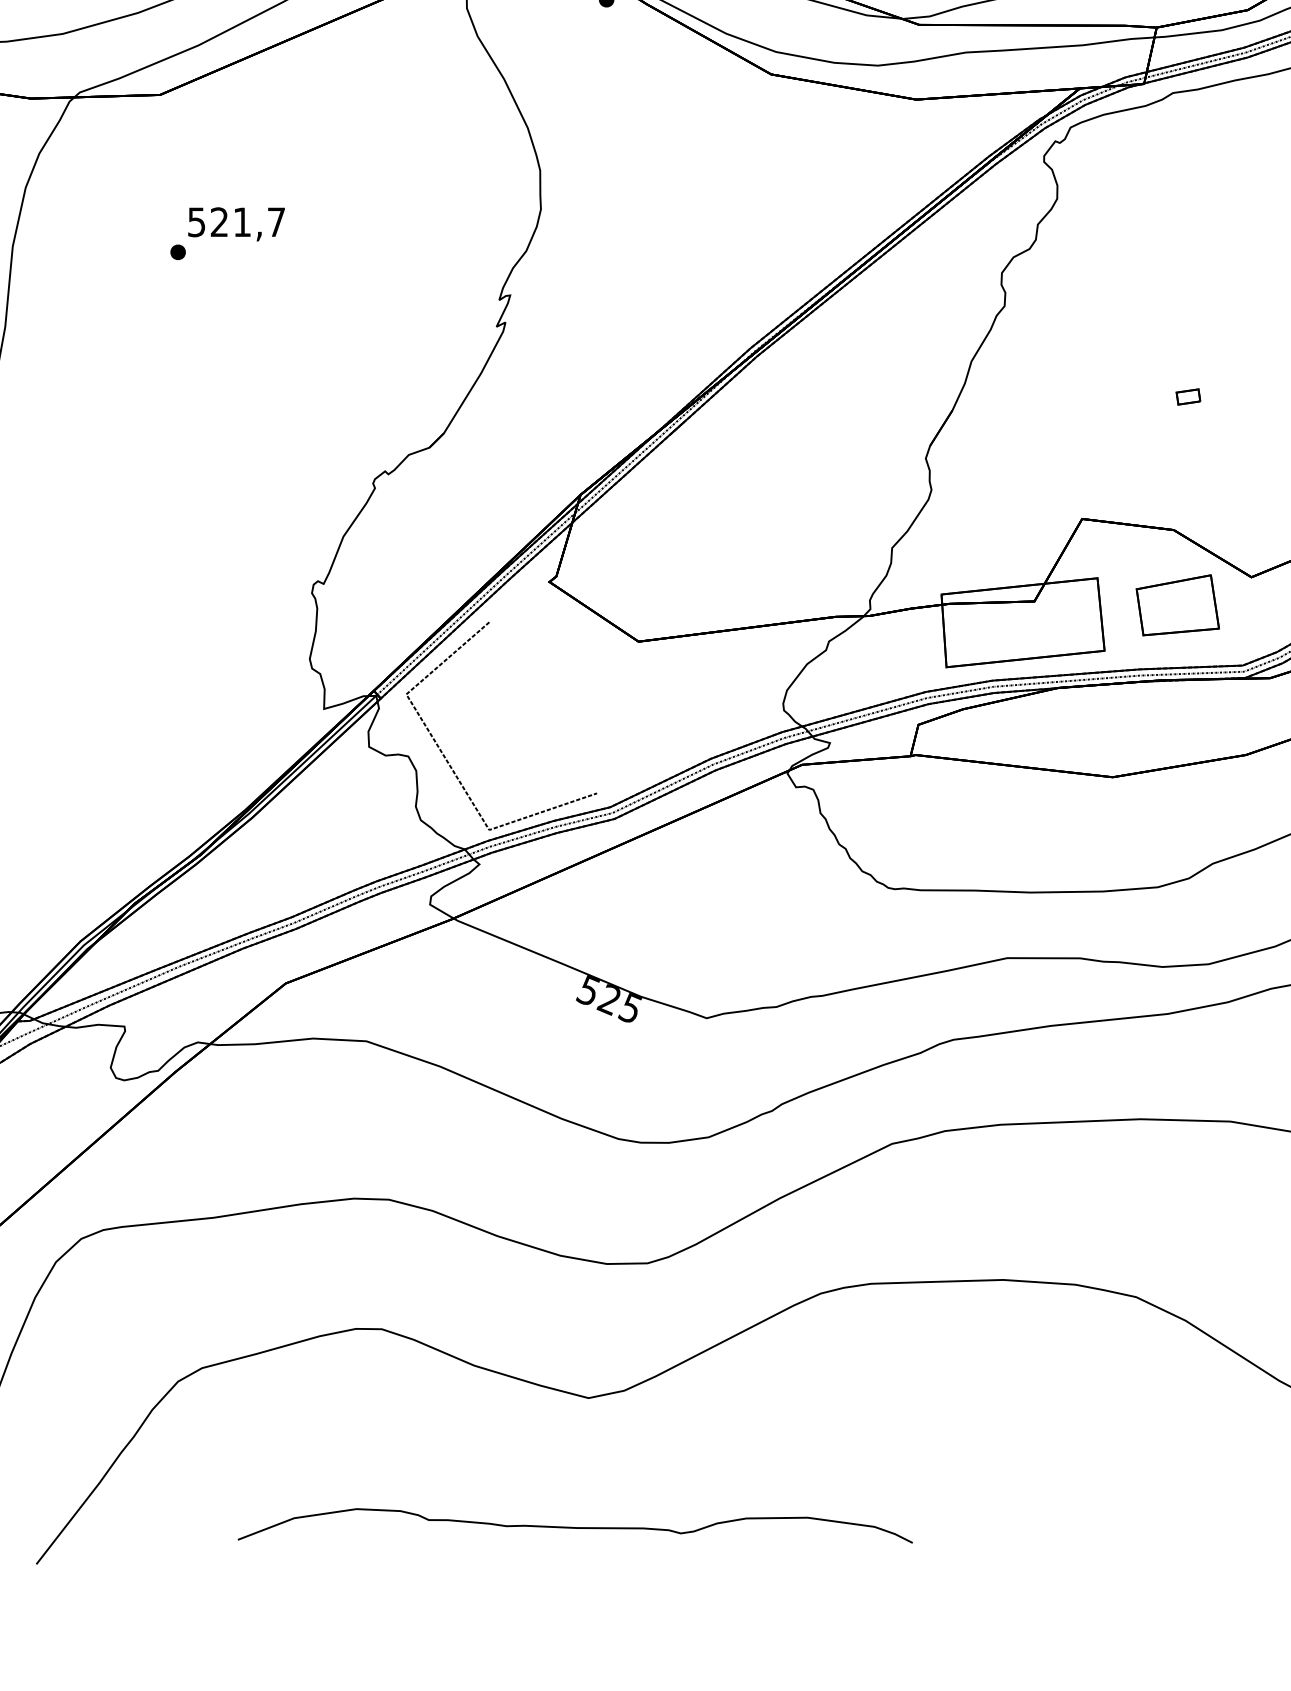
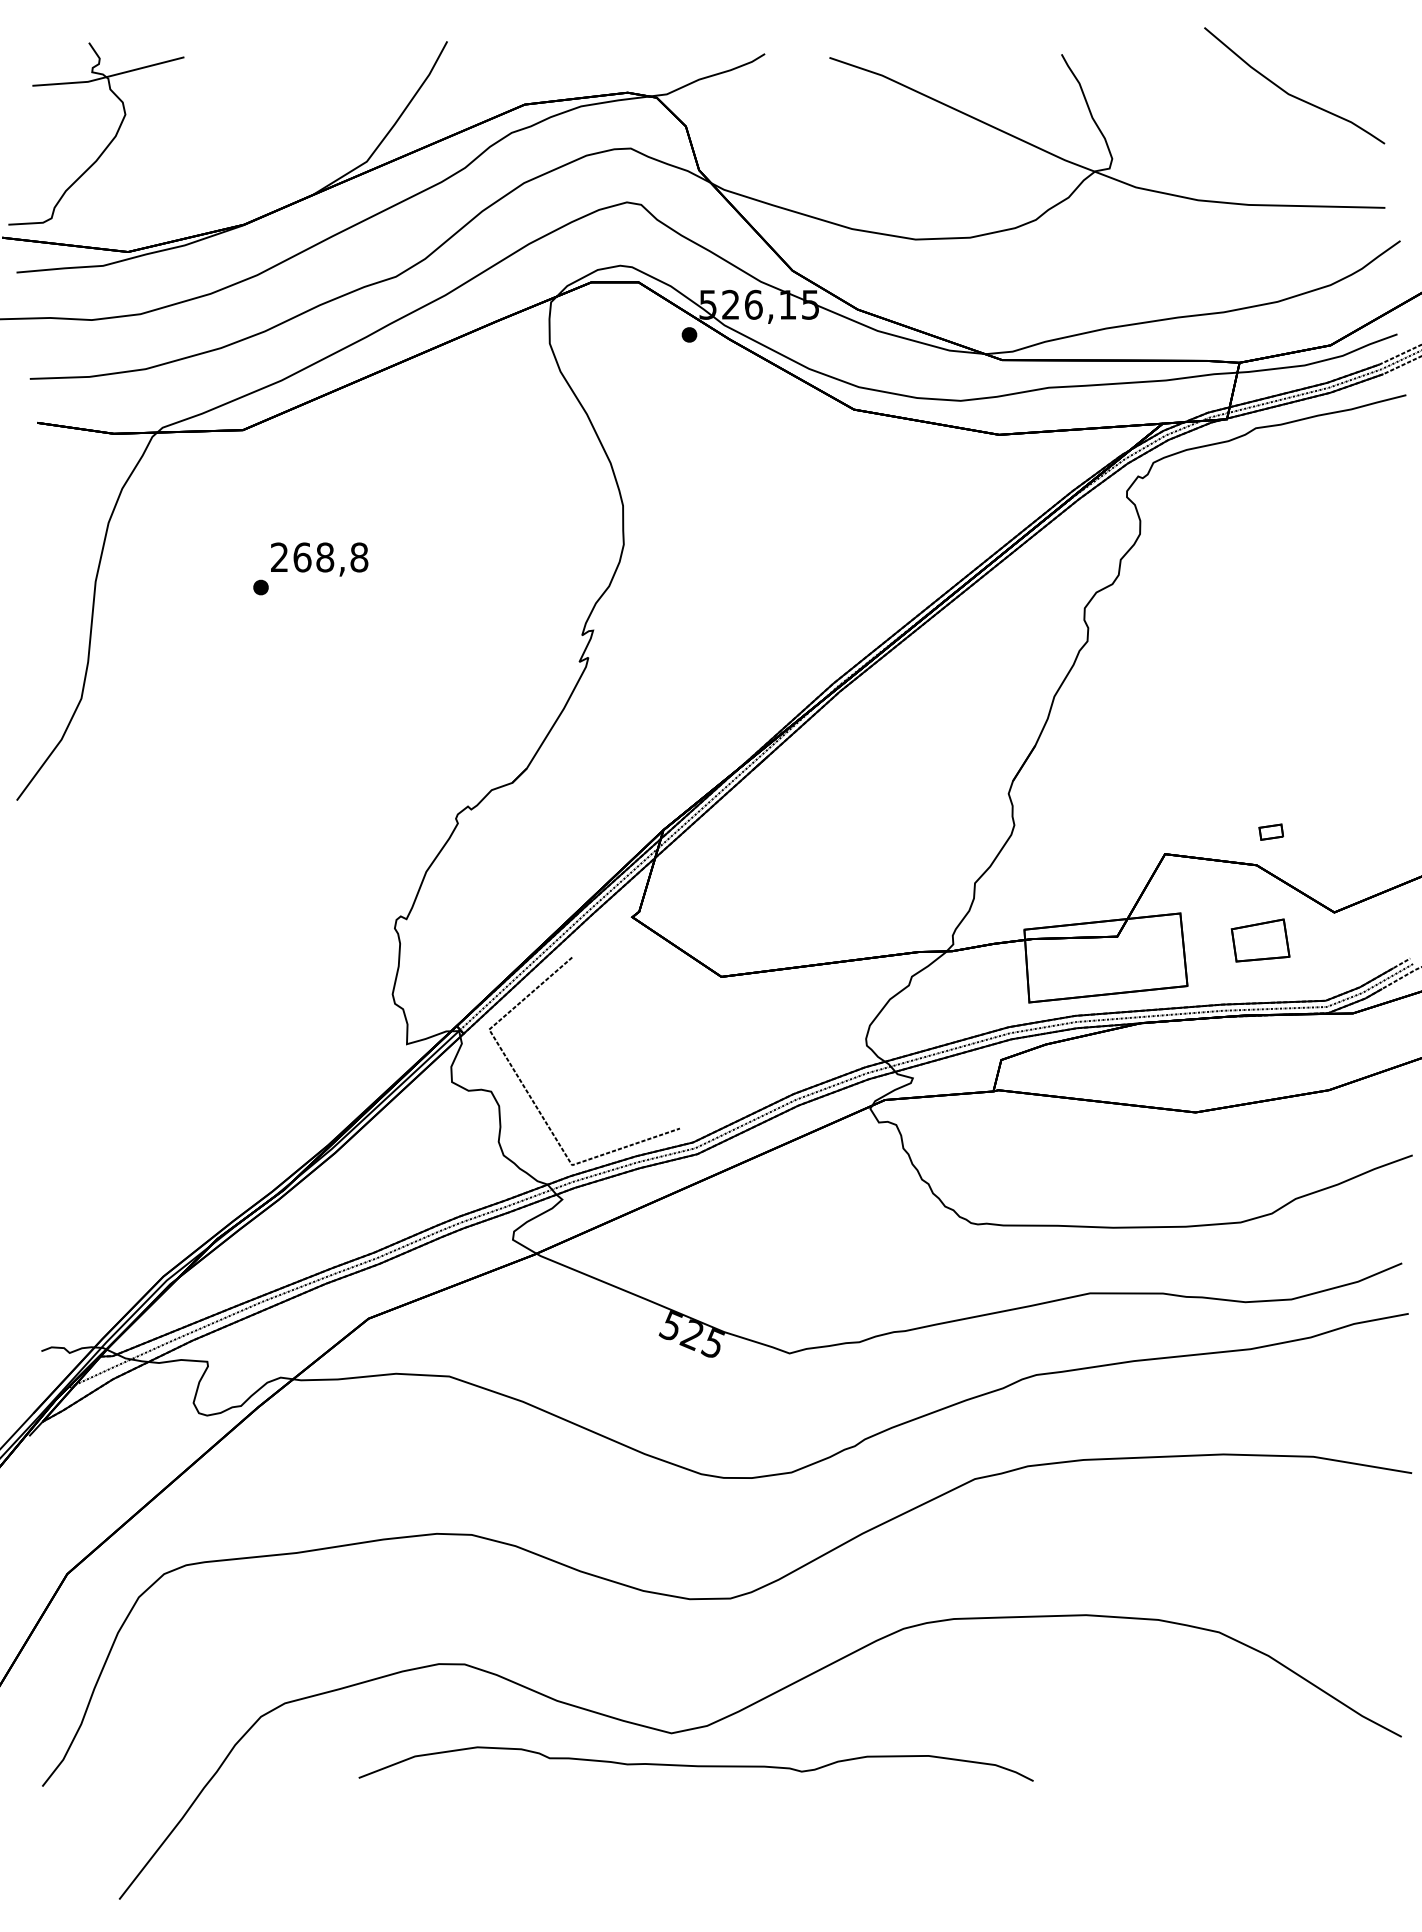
text: (236, 222) -> (319, 557), 521,7 -> 268,8
part: (1187, 396) -> (1270, 831), moved
part: (1177, 605) -> (1260, 940), size x0.7
part: (574, 1525) -> (695, 1763), moved

